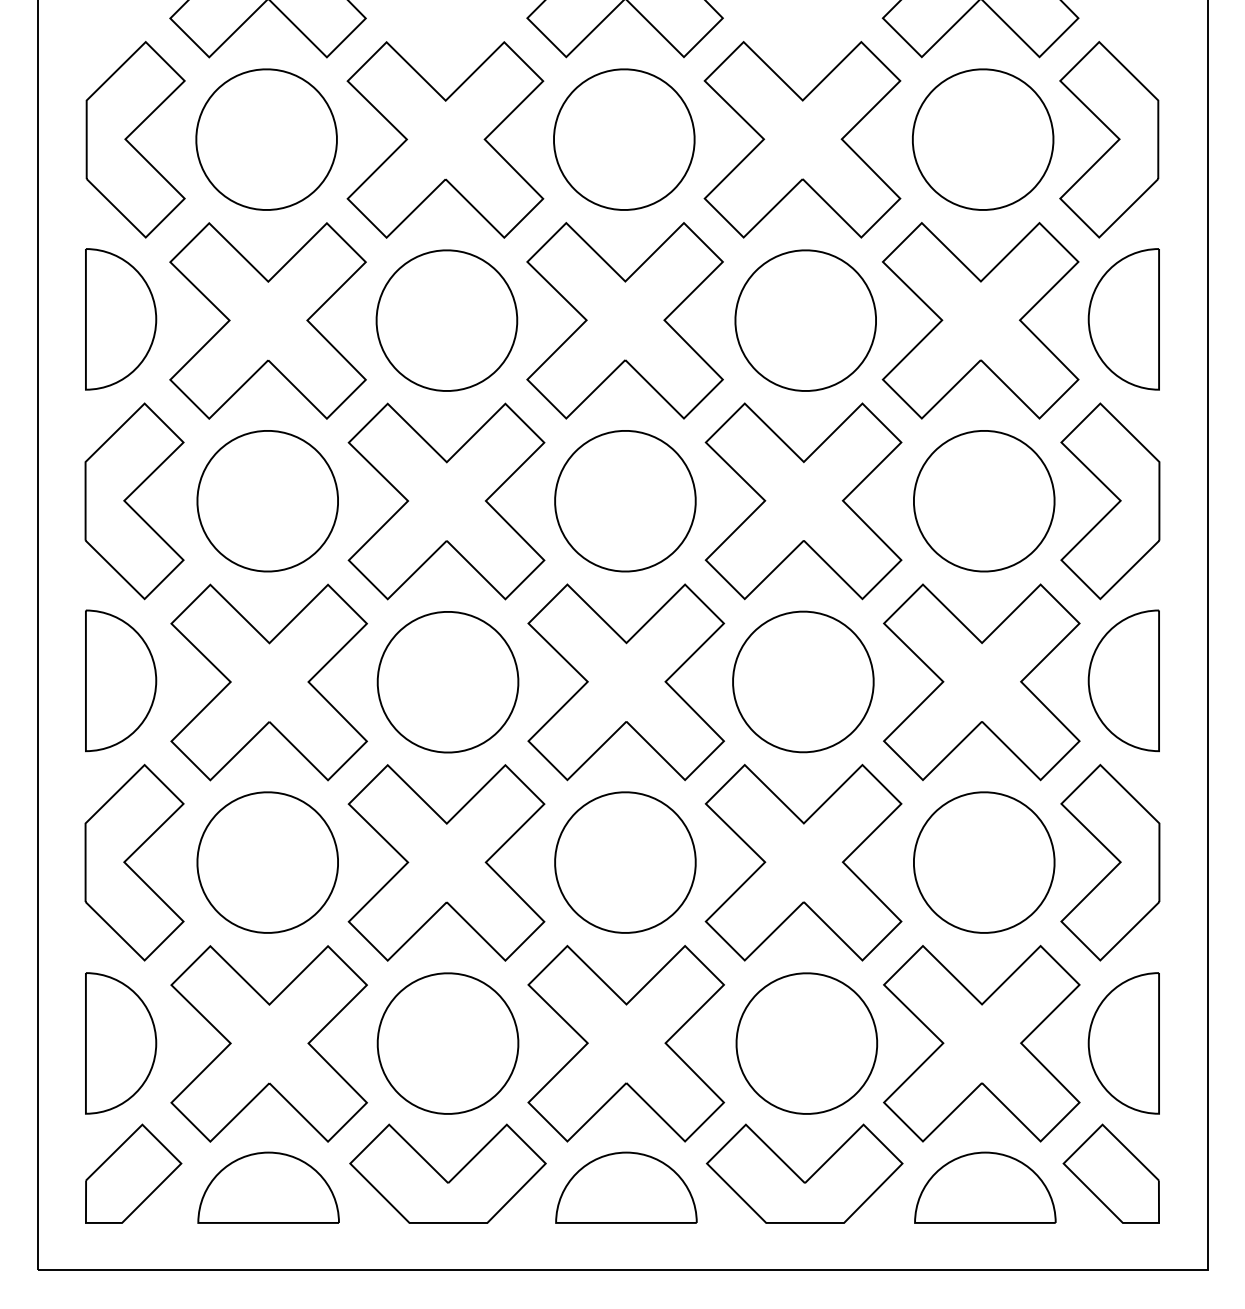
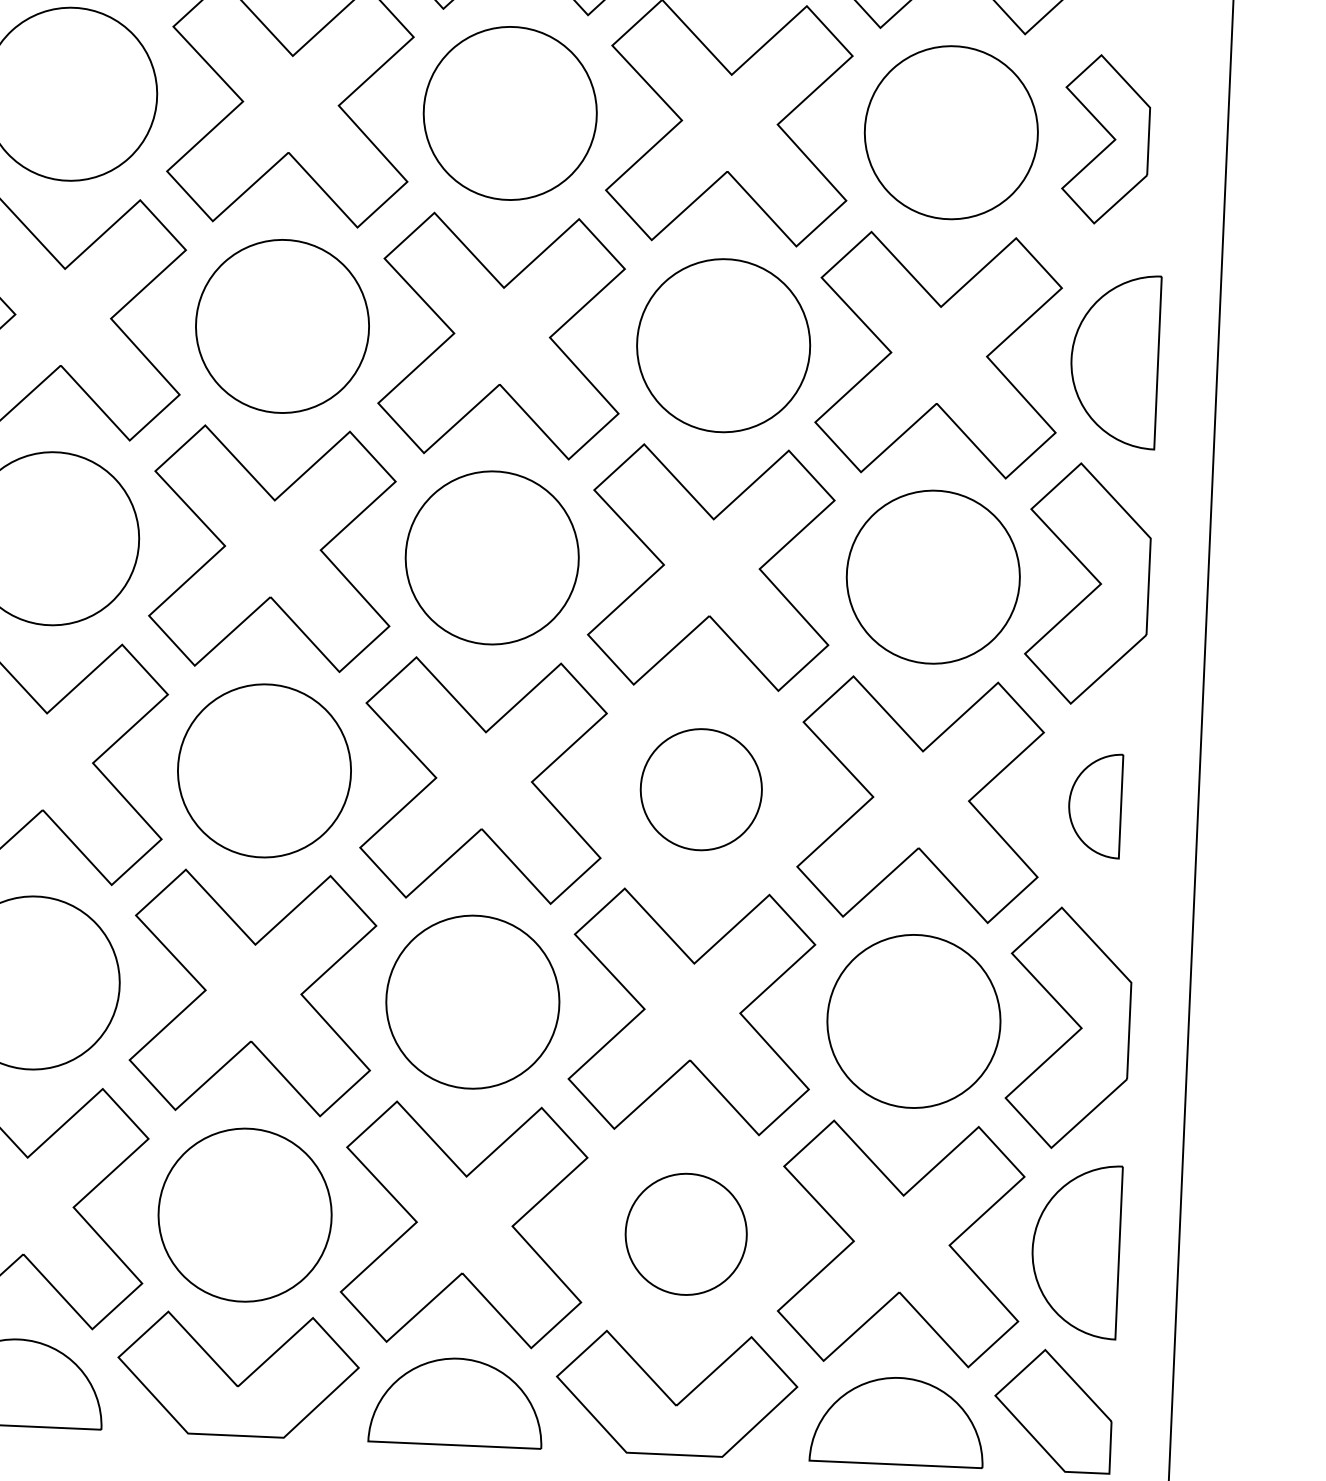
part: (1109, 139) -> (1106, 139), size x0.7
part: (1123, 680) -> (1094, 805), size x0.6
part: (803, 681) -> (701, 789), size x0.7
part: (806, 1043) -> (685, 1234), size x0.7

